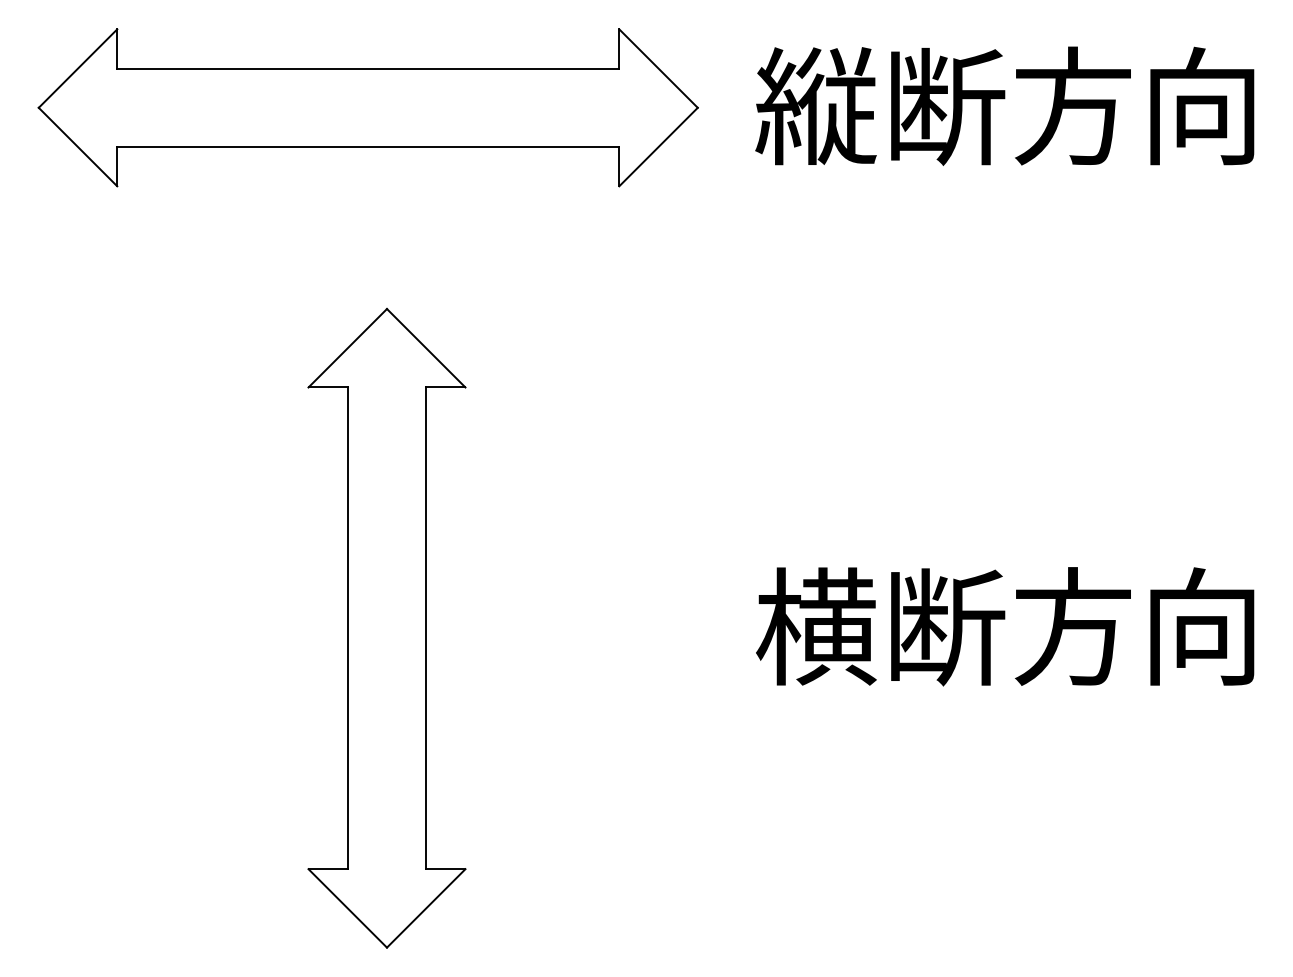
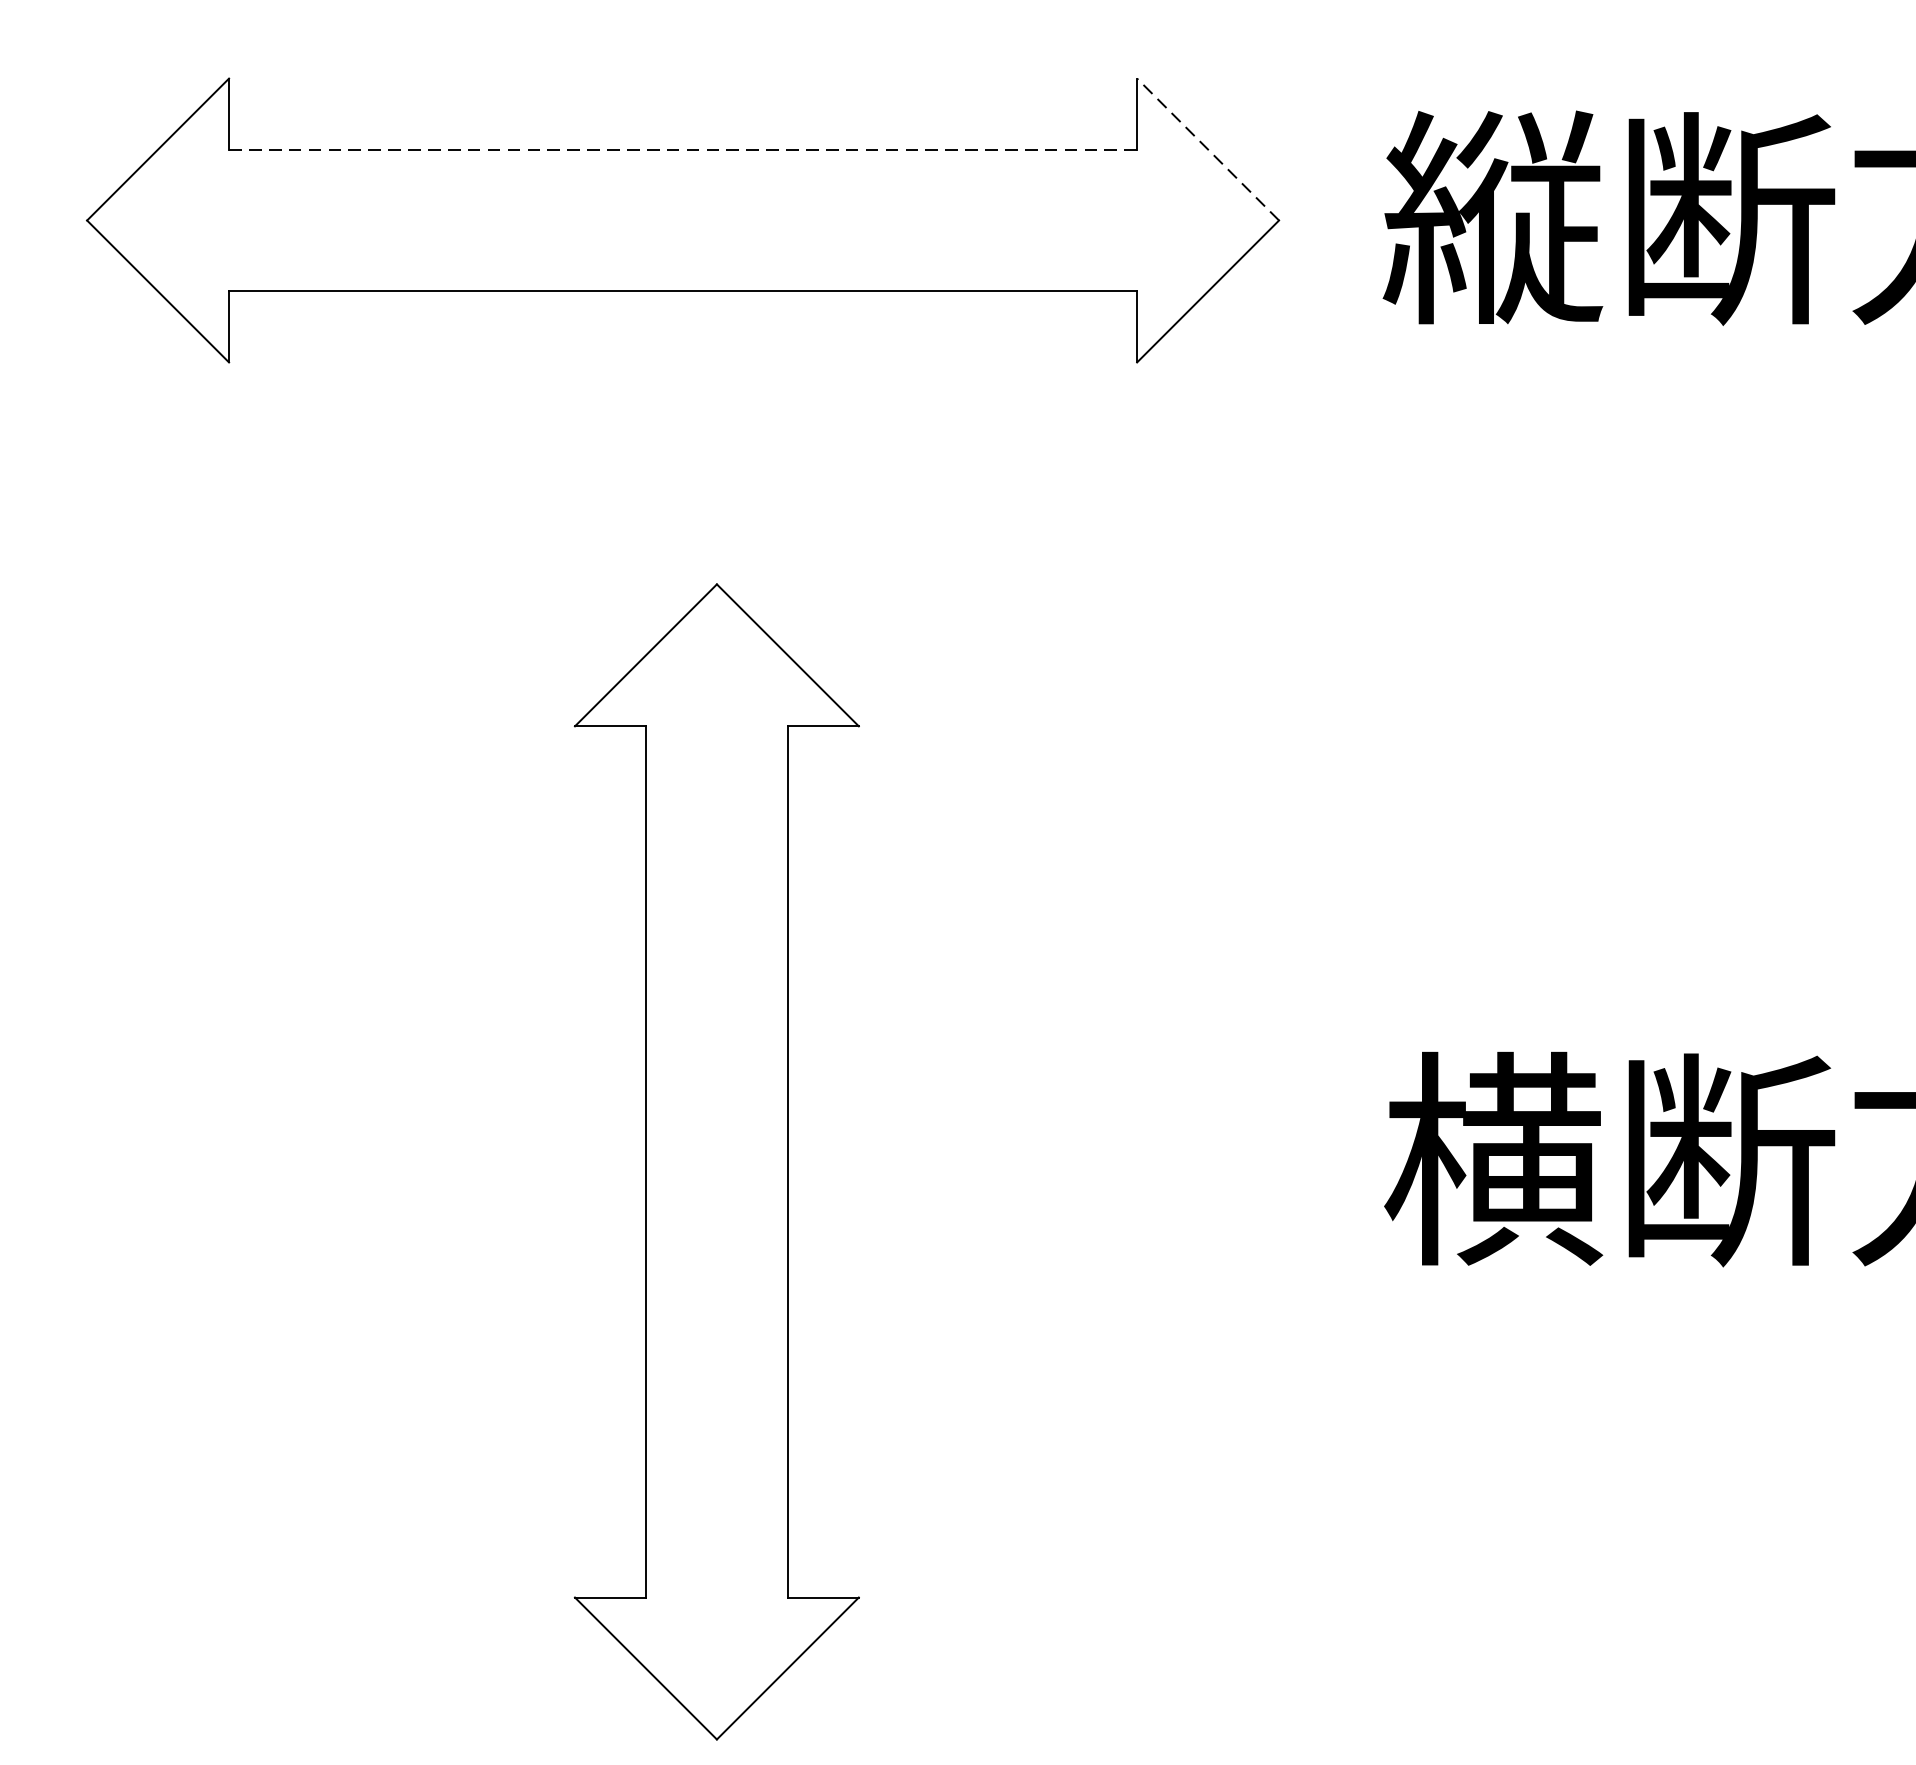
line: (368, 68) -> (683, 149), solid -> dashed
line: (658, 68) -> (1207, 149), solid -> dashed

